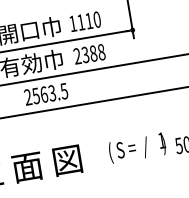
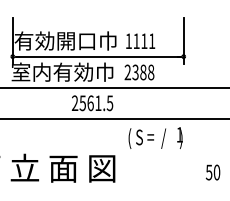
text: (97, 19) -> (152, 41), 1110 -> 1111
text: (52, 93) -> (98, 103), 2563.5 -> 2561.5
text: (137, 147) -> (155, 137), moved

